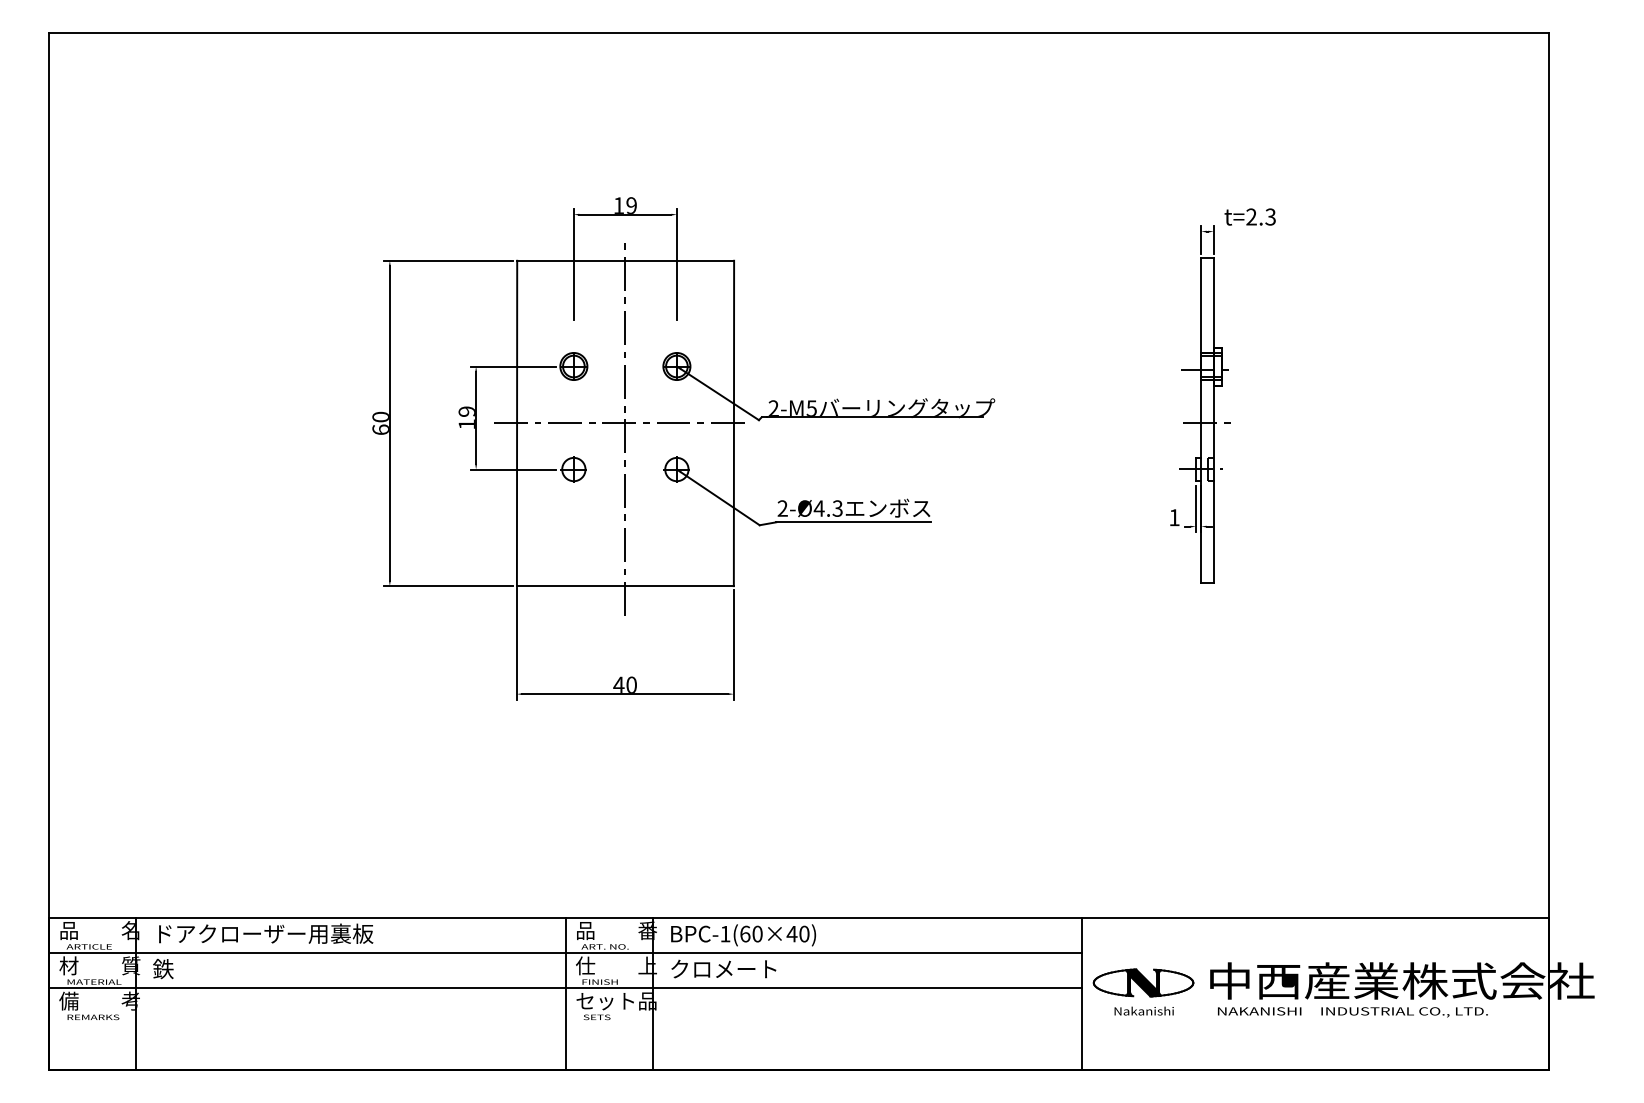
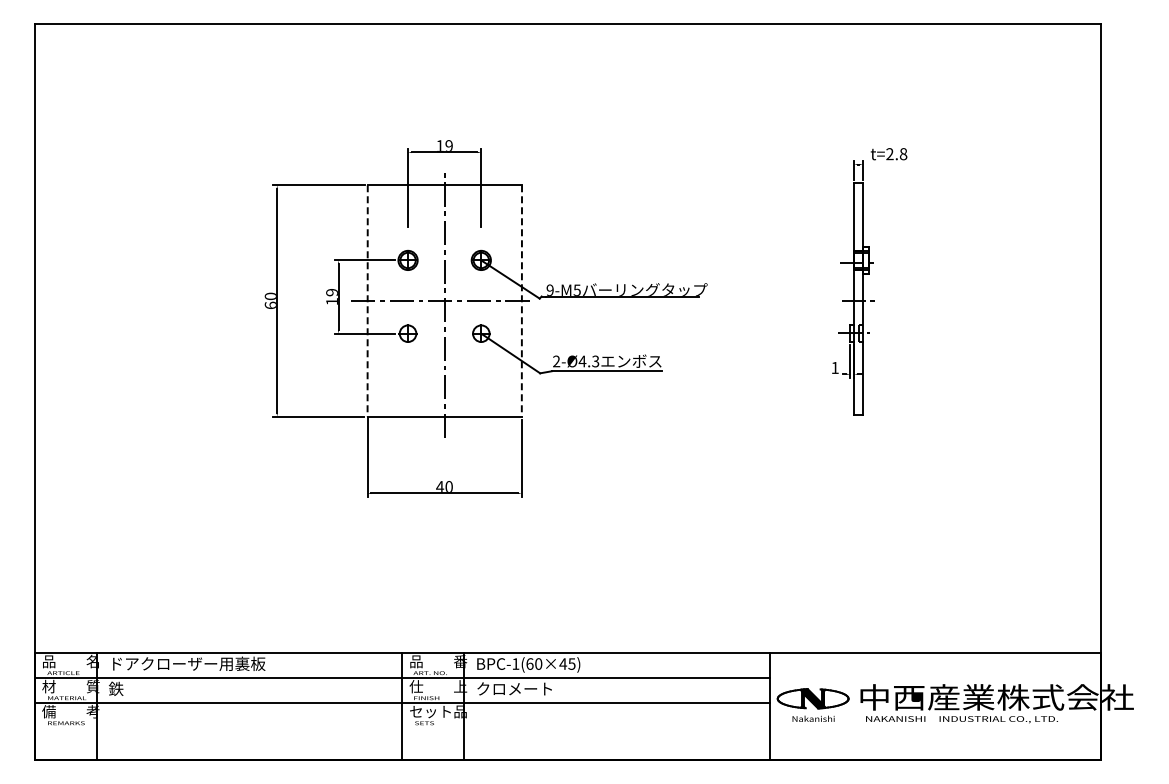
text: (1270, 216) -> (903, 153), t=2.3 -> t=2.8
text: (772, 408) -> (549, 290), 2-M5 -> 9-M5
line: (516, 422) -> (367, 300), solid -> dashed
line: (733, 422) -> (521, 300), solid -> dashed
text: (803, 933) -> (571, 663), BPC-1(60×40) -> BPC-1(60×45)

